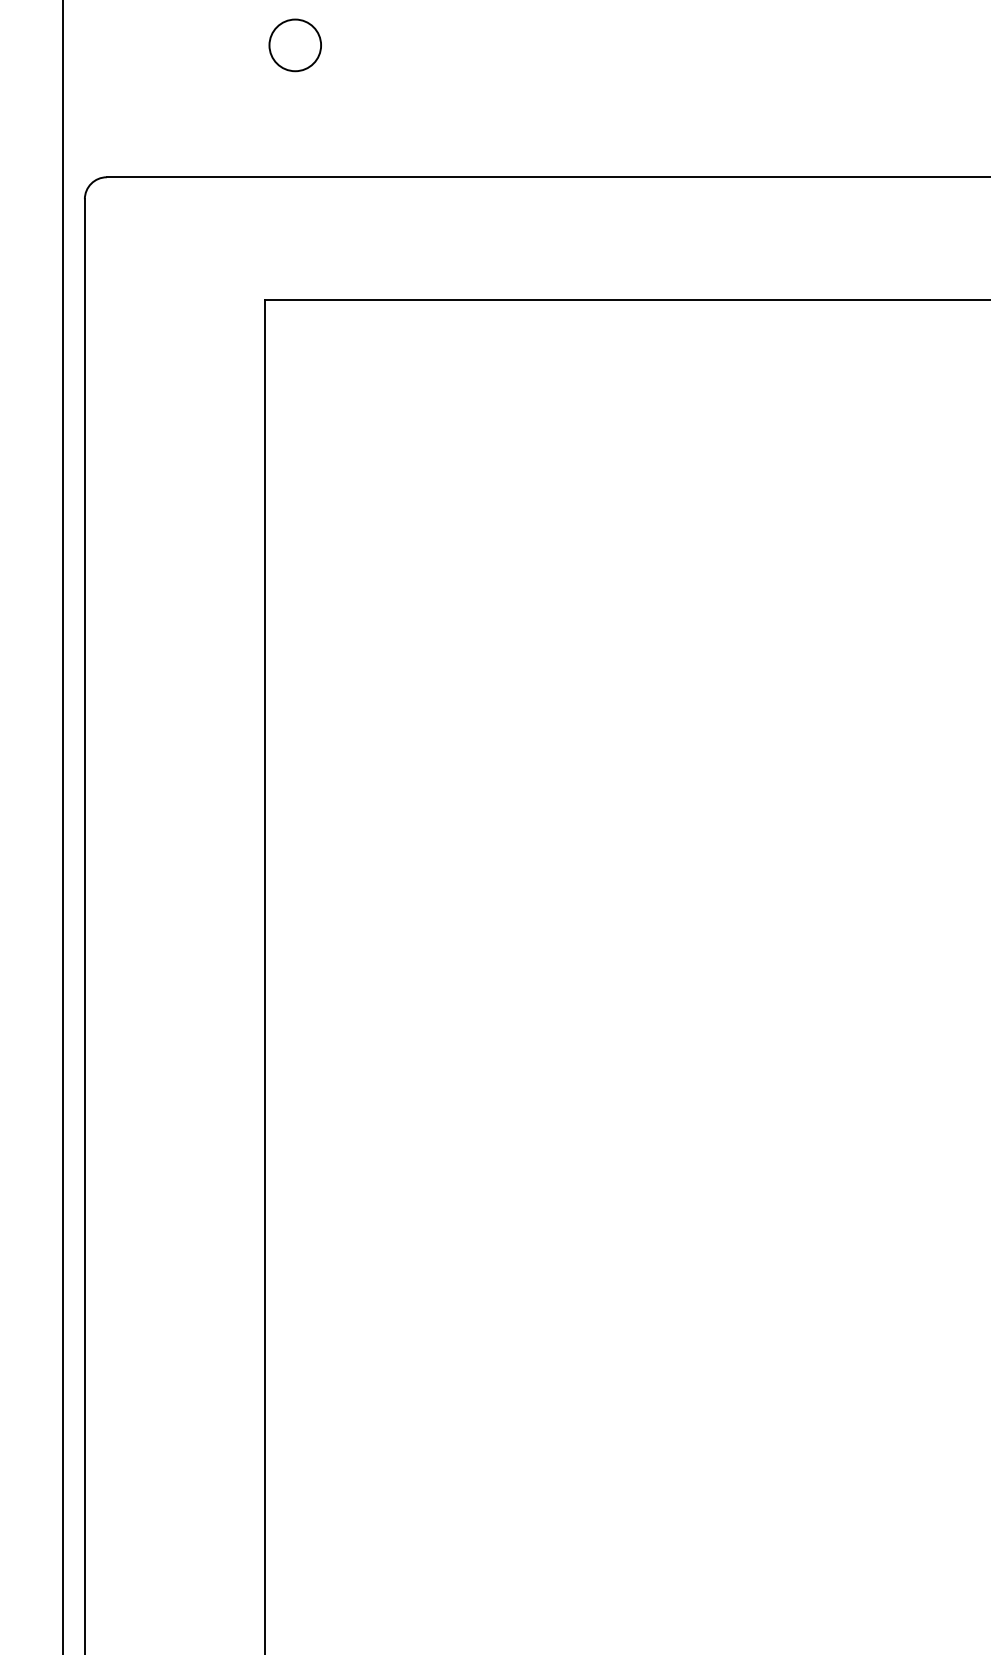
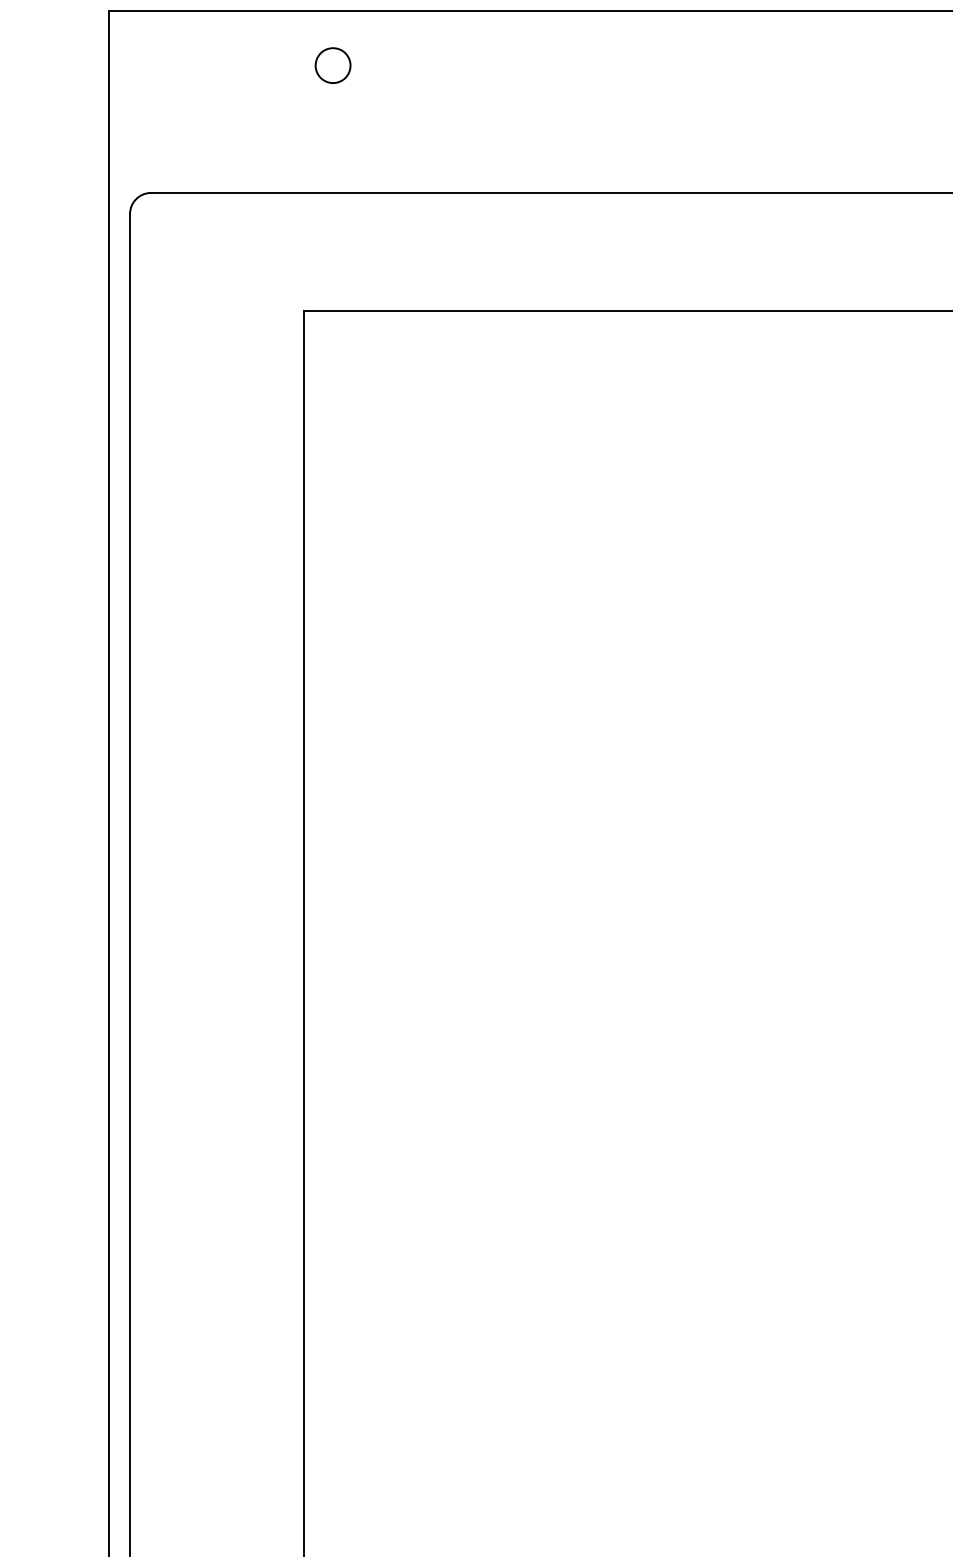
circle: (294, 45) -> (332, 65), size x0.7

